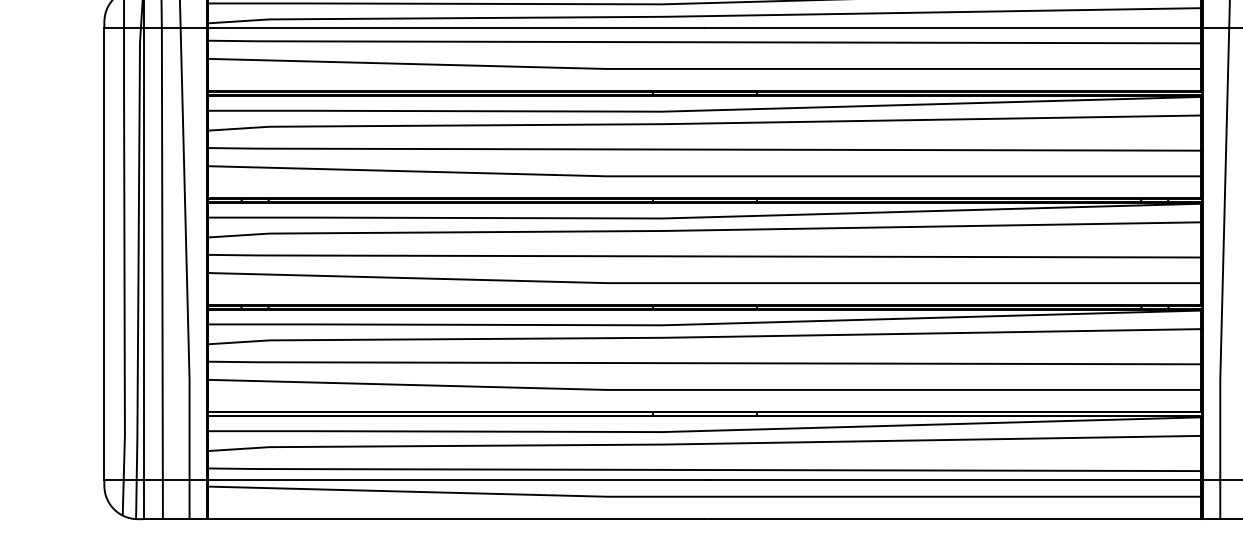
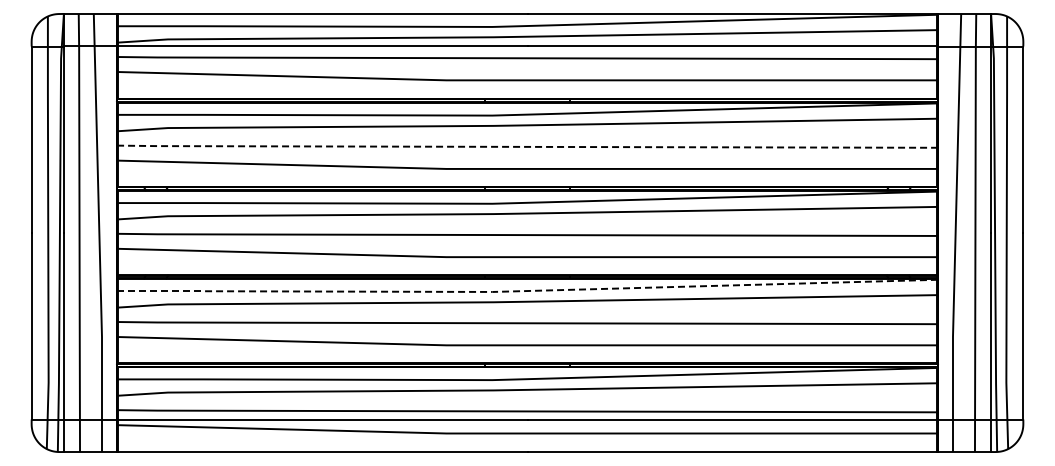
line: (704, 149) -> (527, 146), solid -> dashed
line: (703, 324) -> (526, 291), solid -> dashed

